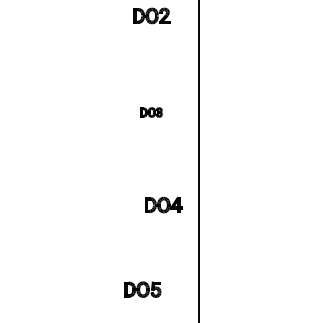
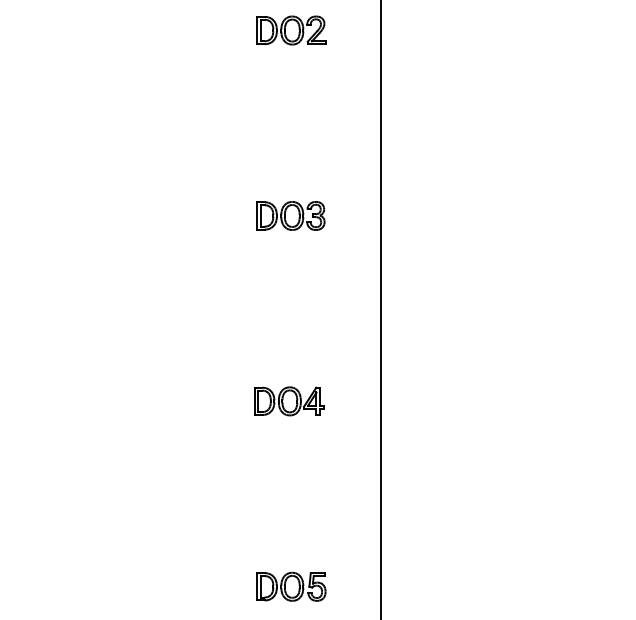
part: (151, 112) -> (291, 215), size x1.67
part: (163, 204) -> (289, 400), moved
part: (142, 289) -> (291, 586), moved

